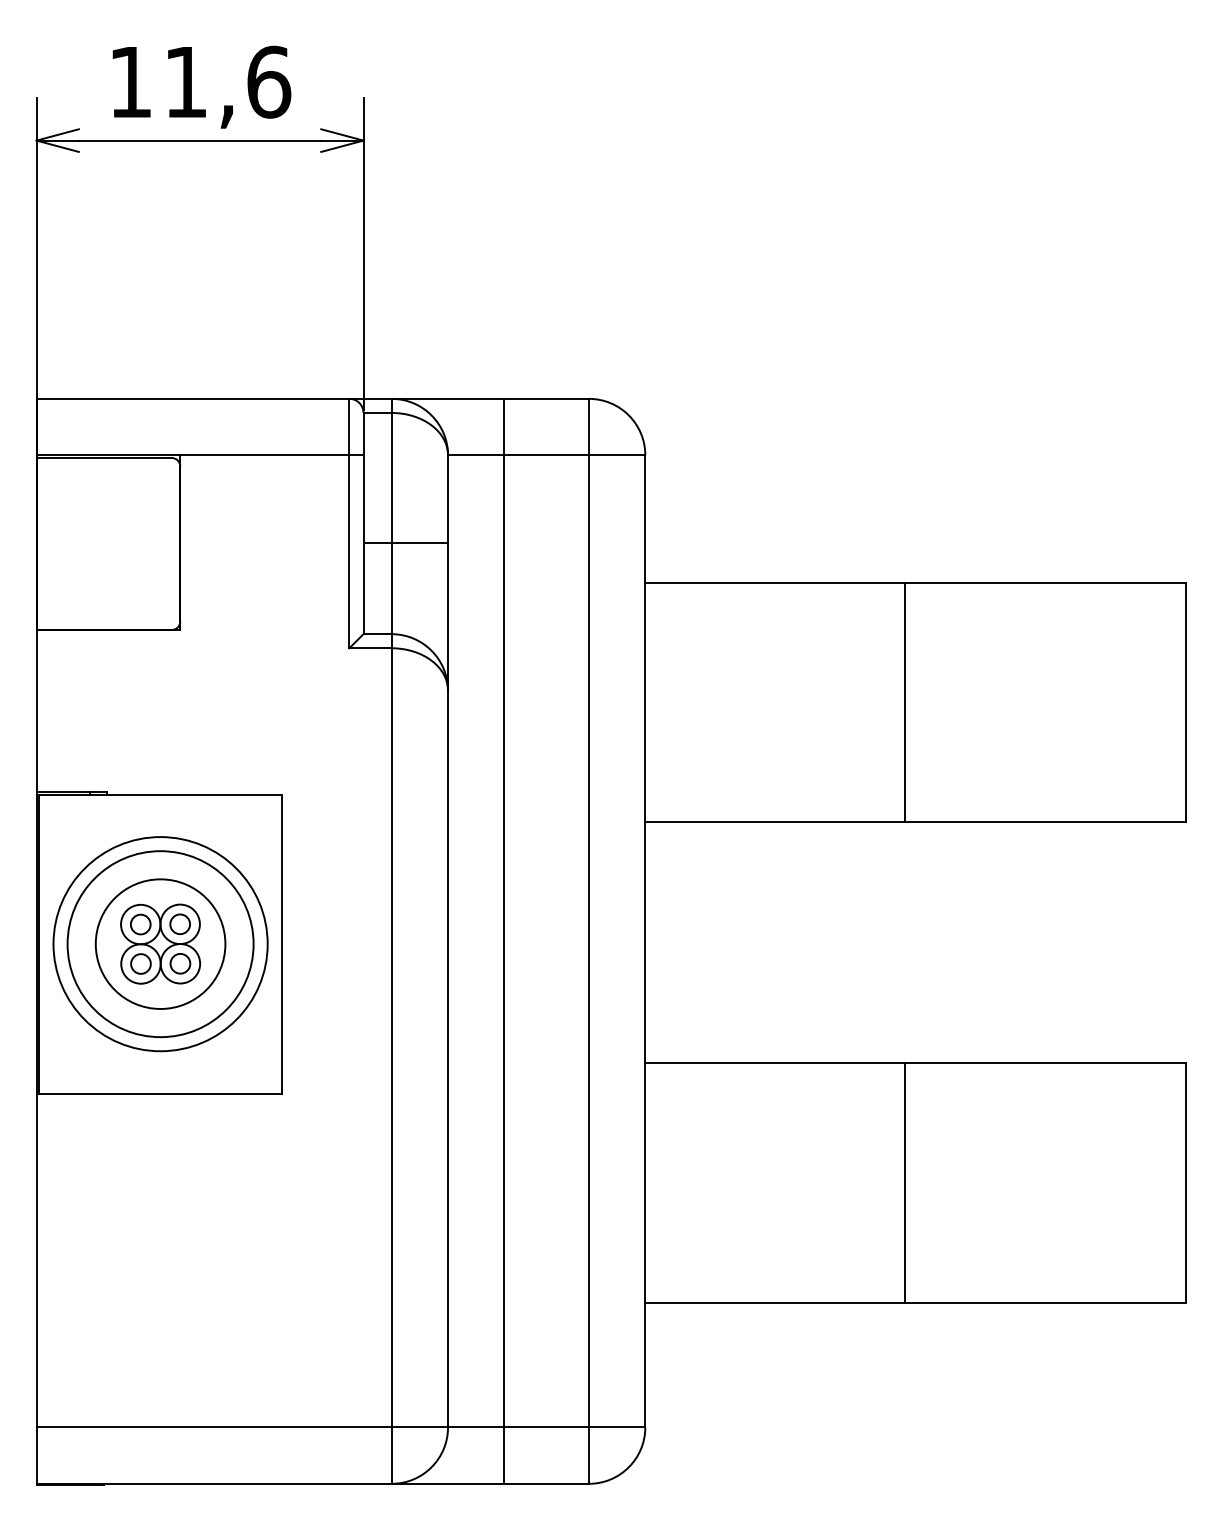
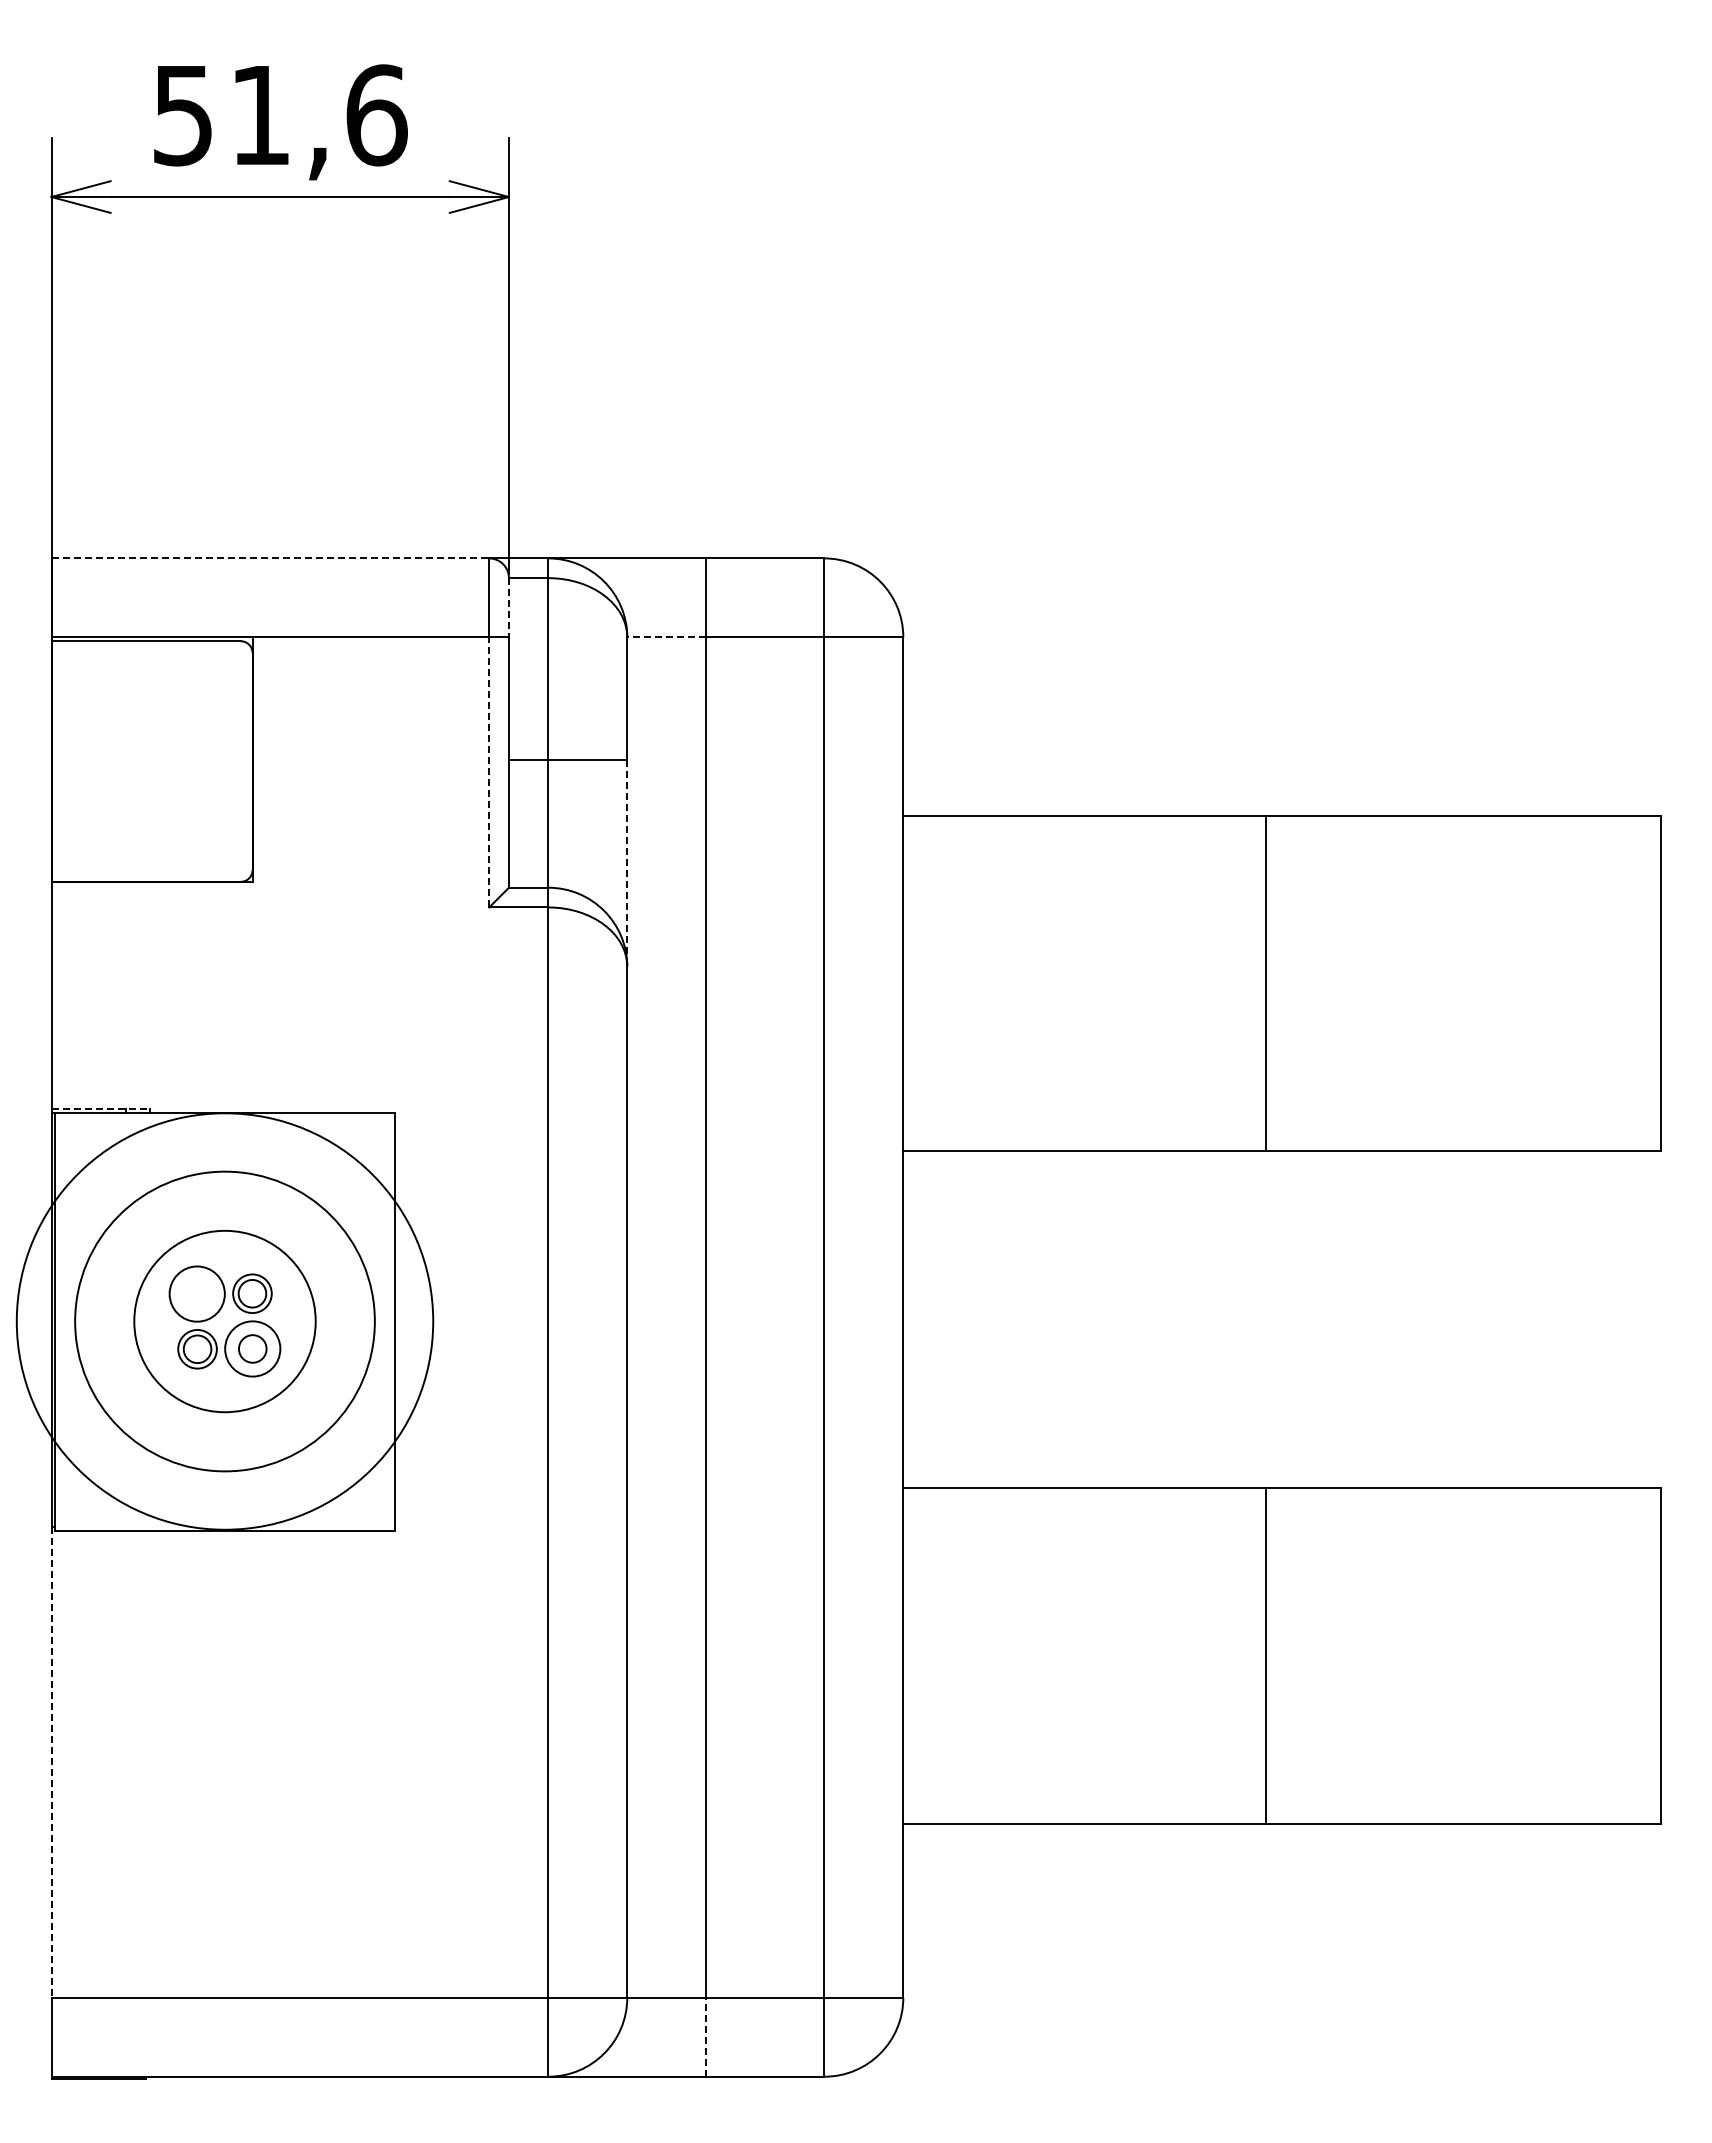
text: (130, 83) -> (182, 116), 11,6 -> 51,6
line: (193, 398) -> (270, 558), solid -> dashed
line: (363, 433) -> (508, 607), solid -> dashed
line: (476, 455) -> (666, 637), solid -> dashed
line: (349, 551) -> (489, 771), solid -> dashed
line: (448, 616) -> (627, 863), solid -> dashed
line: (72, 791) -> (101, 1108), solid -> dashed
circle: (140, 924) -> (196, 1293), removed
circle: (180, 924) -> (252, 1293), size x0.7
circle: (160, 944) -> (224, 1321), size x1.6
circle: (140, 963) -> (197, 1348), size x0.7
line: (36, 1259) -> (51, 1762), solid -> dashed
line: (504, 1455) -> (706, 2036), solid -> dashed

